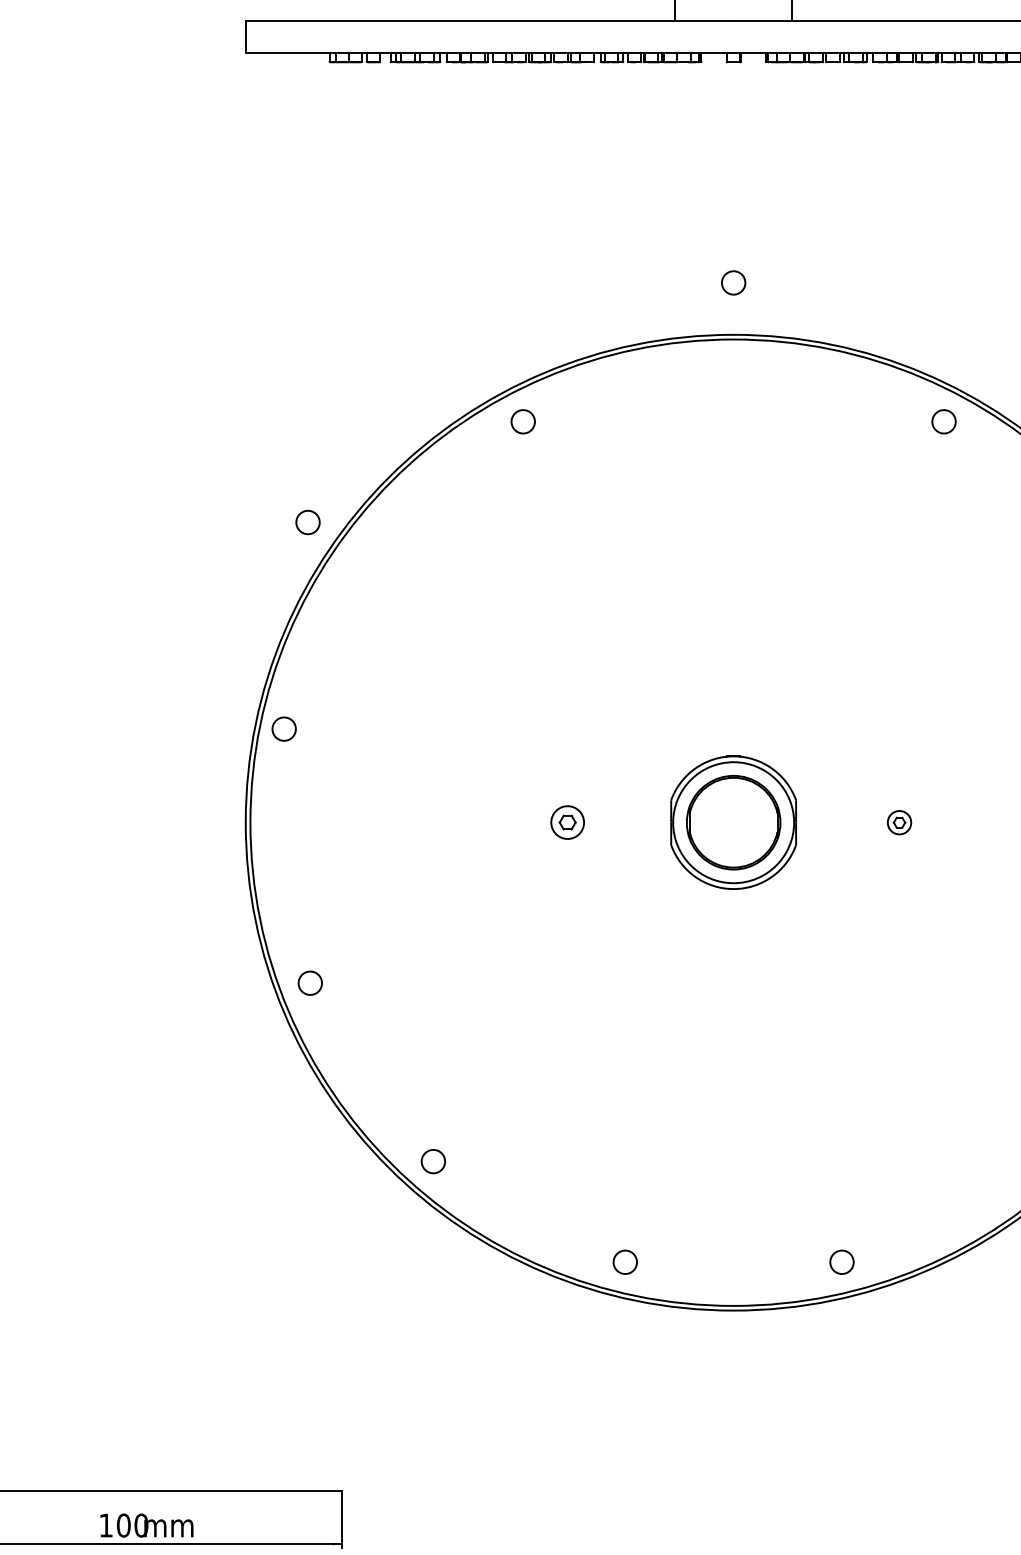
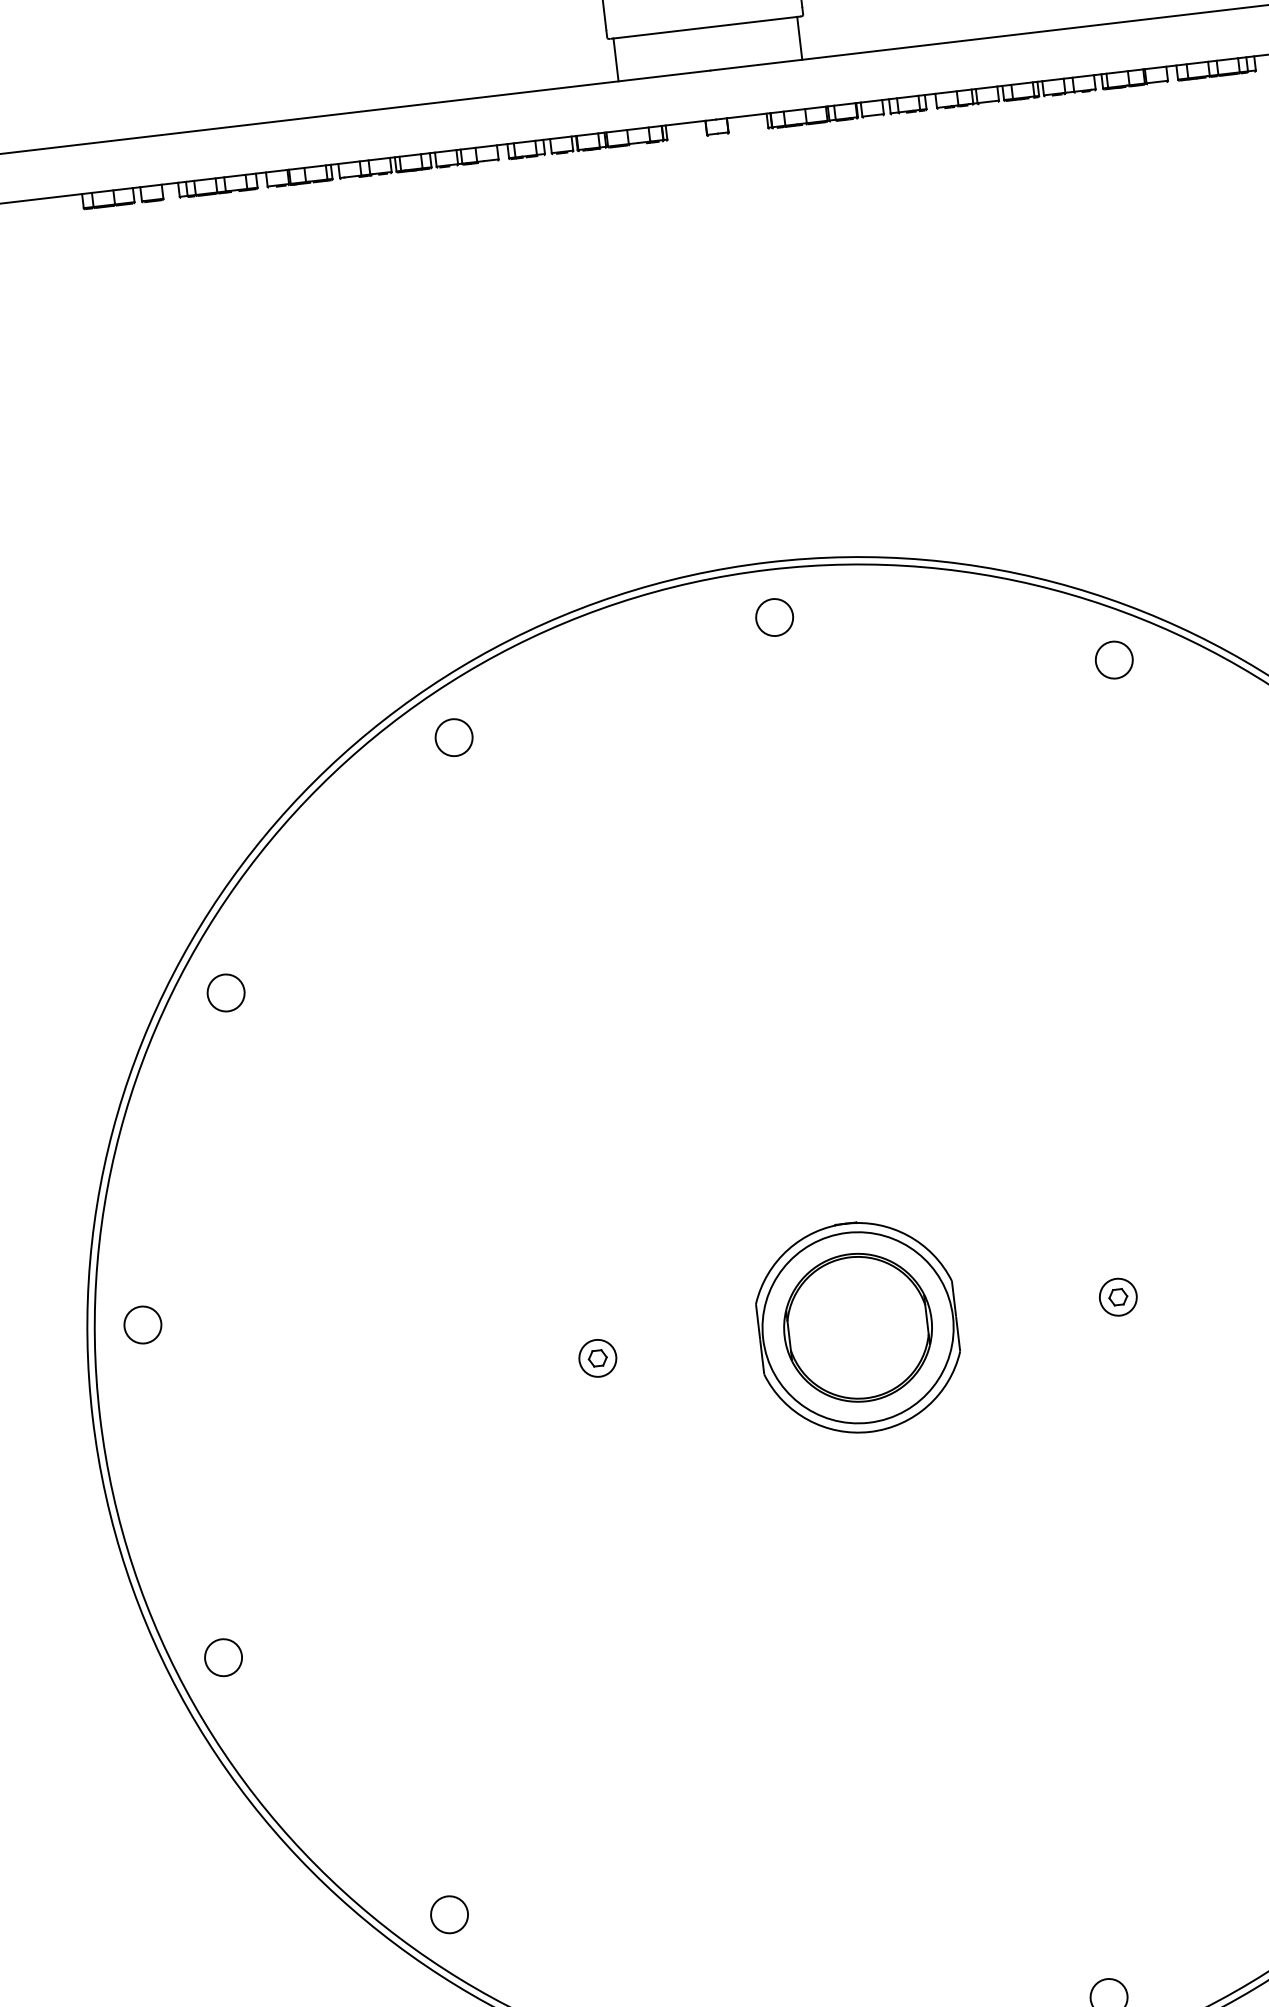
circle: (733, 282) -> (774, 616), moved
circle: (307, 522) -> (225, 993), moved
circle: (283, 728) -> (141, 1324), moved
part: (567, 822) -> (597, 1358), size x0.71

